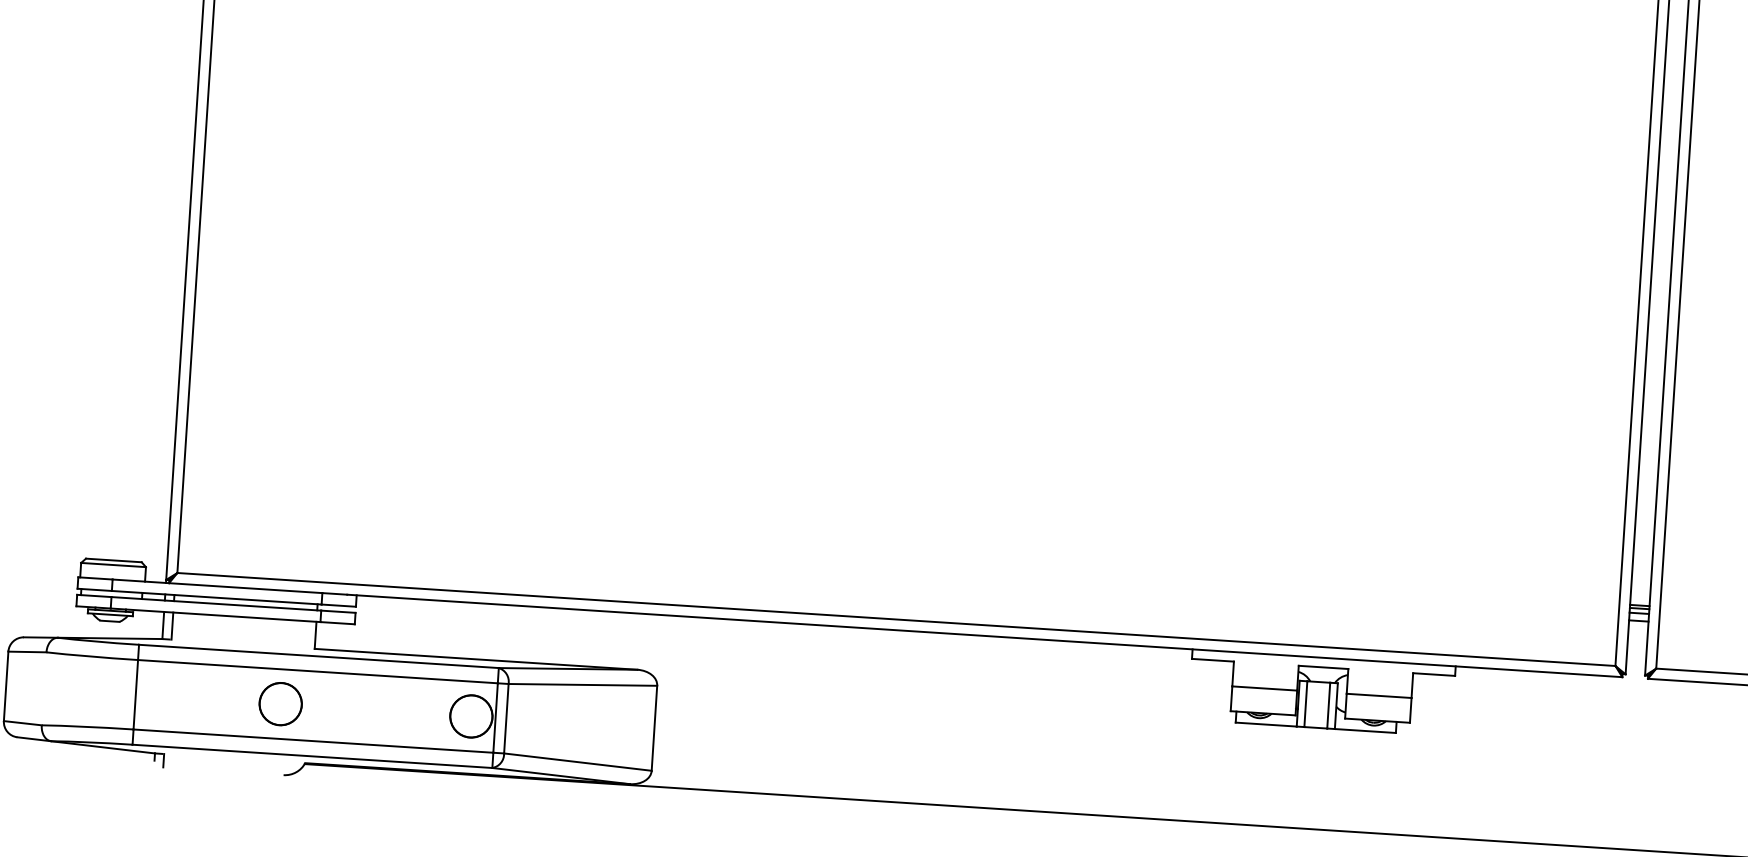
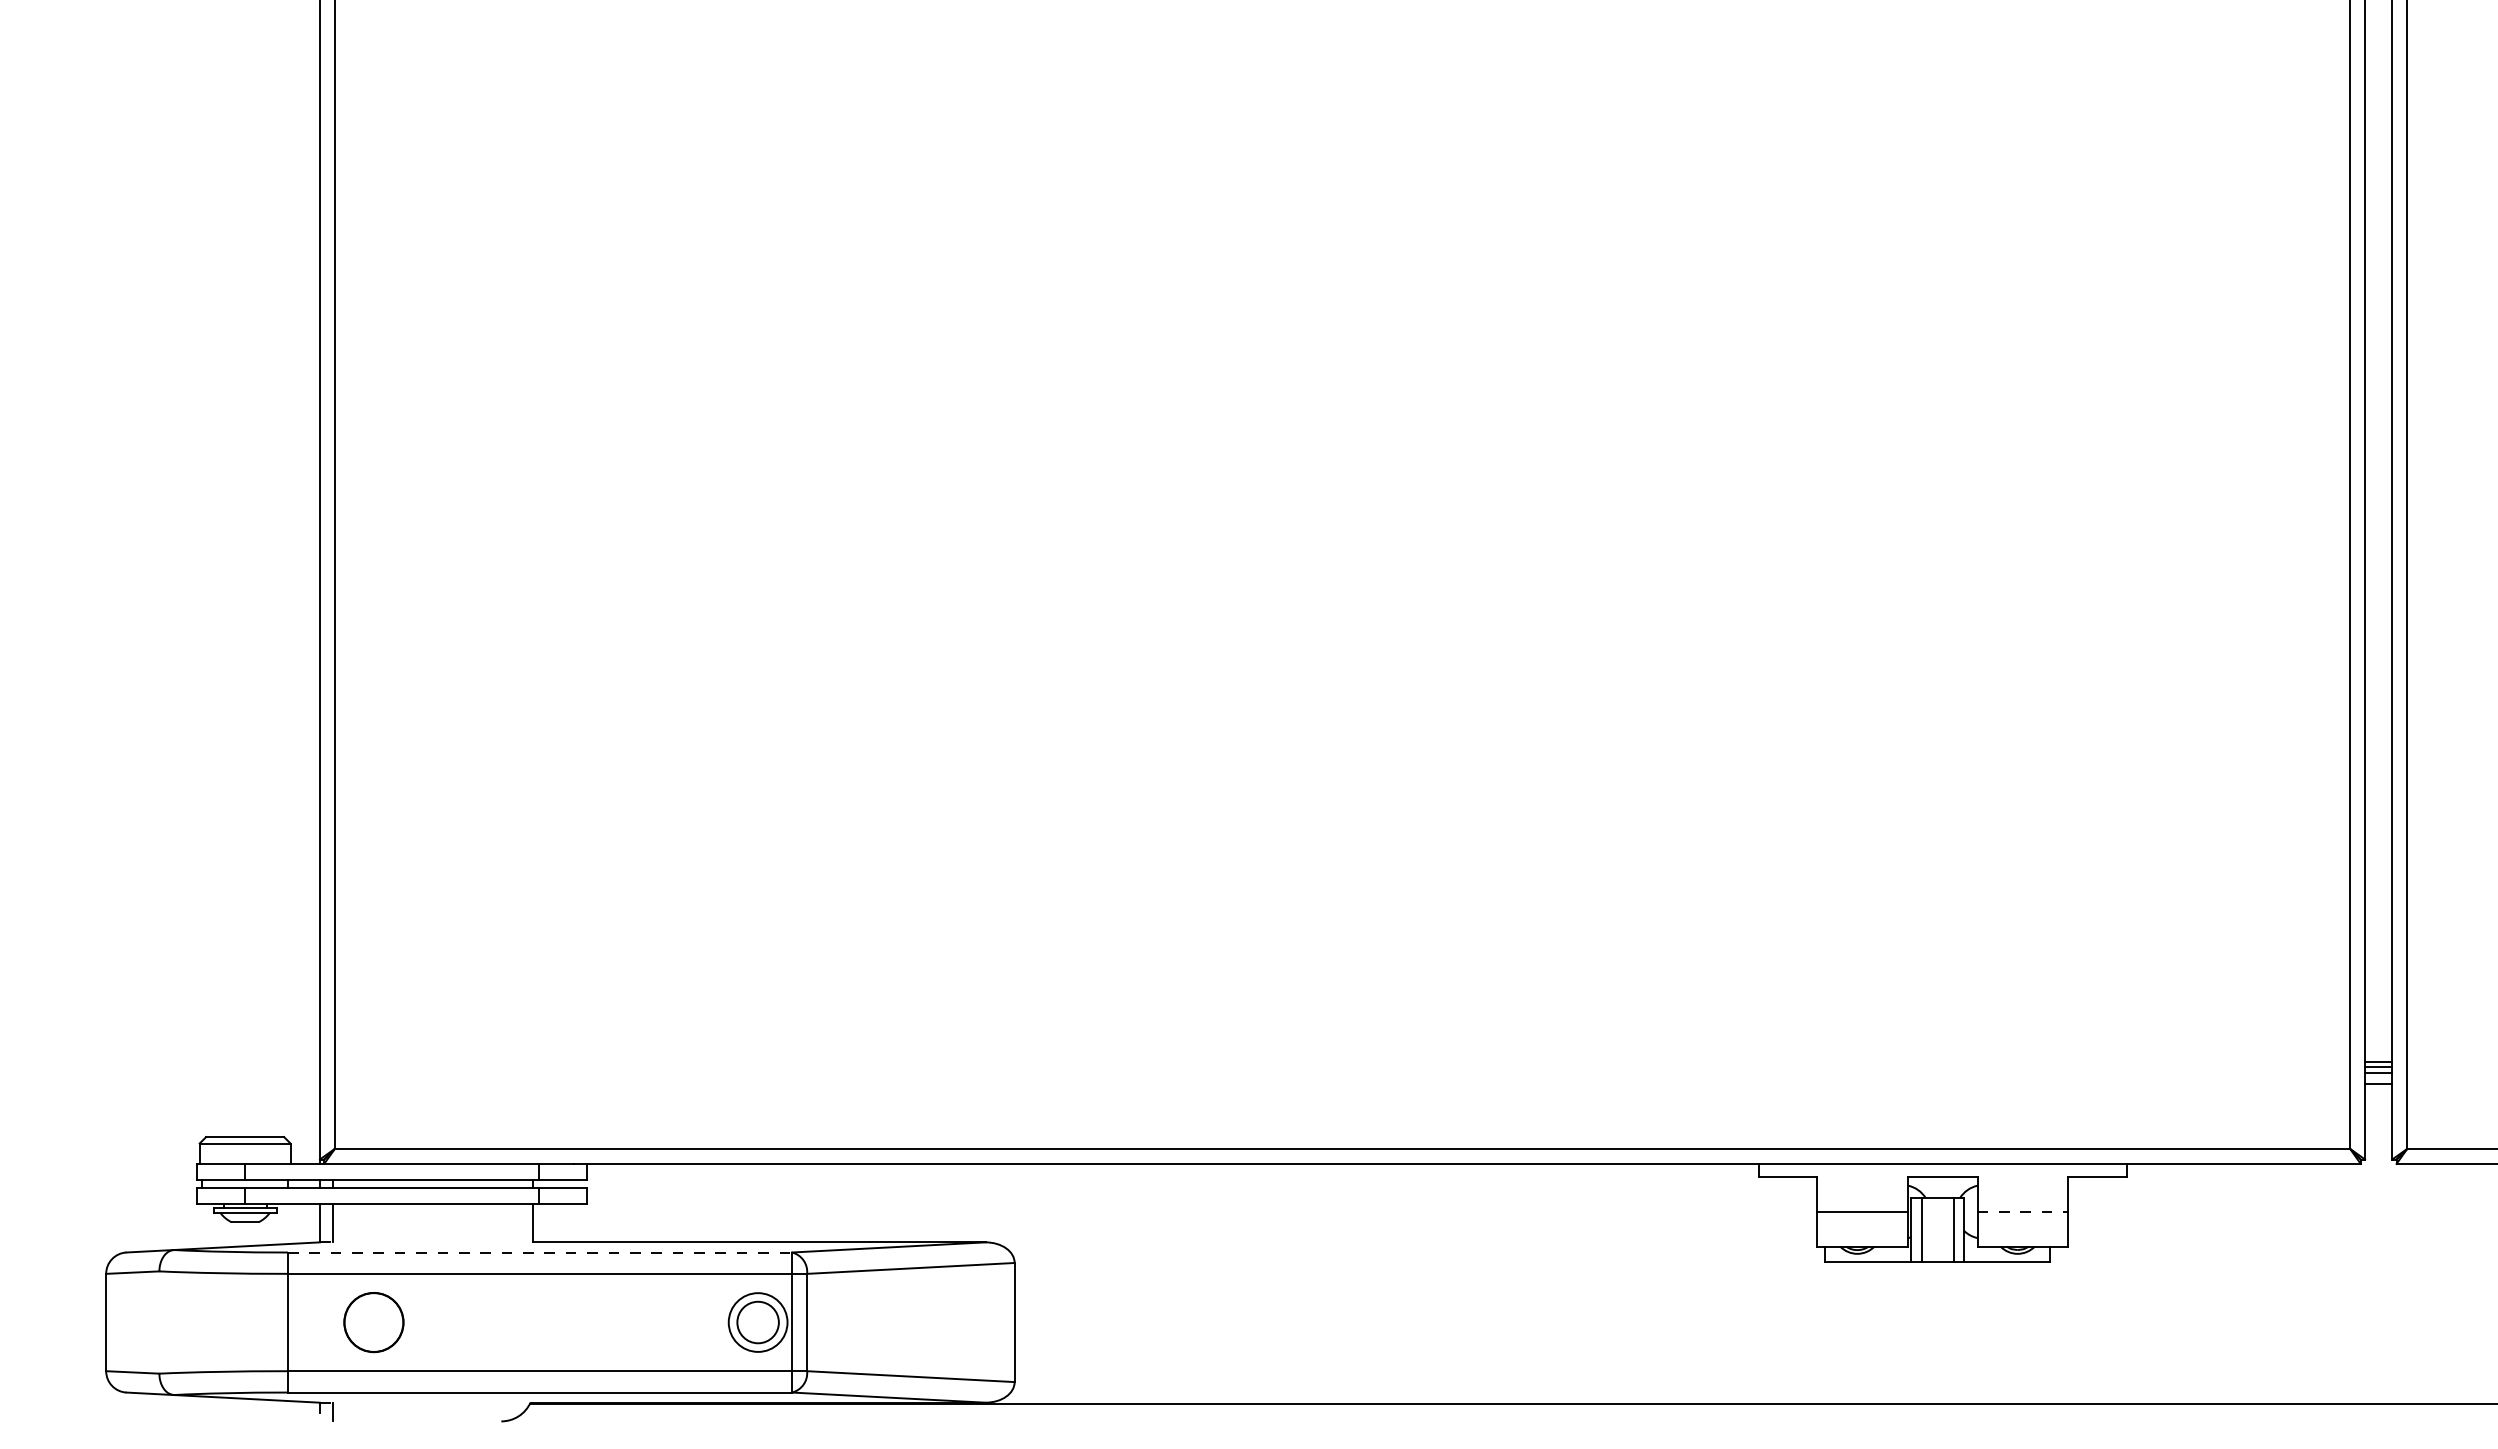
line: (319, 656) -> (540, 1252), solid -> dashed
line: (1379, 695) -> (2023, 1211), solid -> dashed
circle: (280, 704) -> (373, 1322), moved
circle: (470, 716) -> (757, 1322), size x0.7

